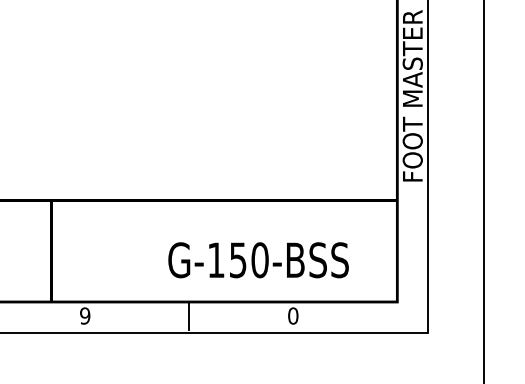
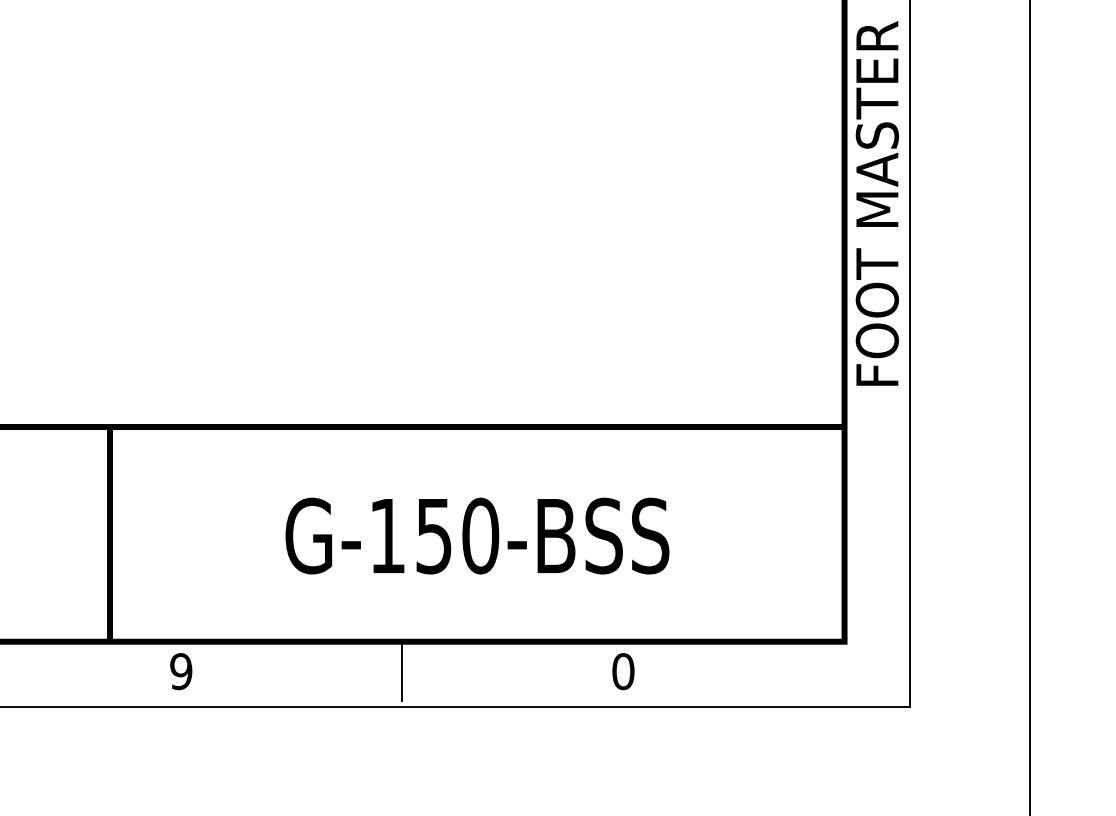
text: (258, 260) -> (477, 536), moved

